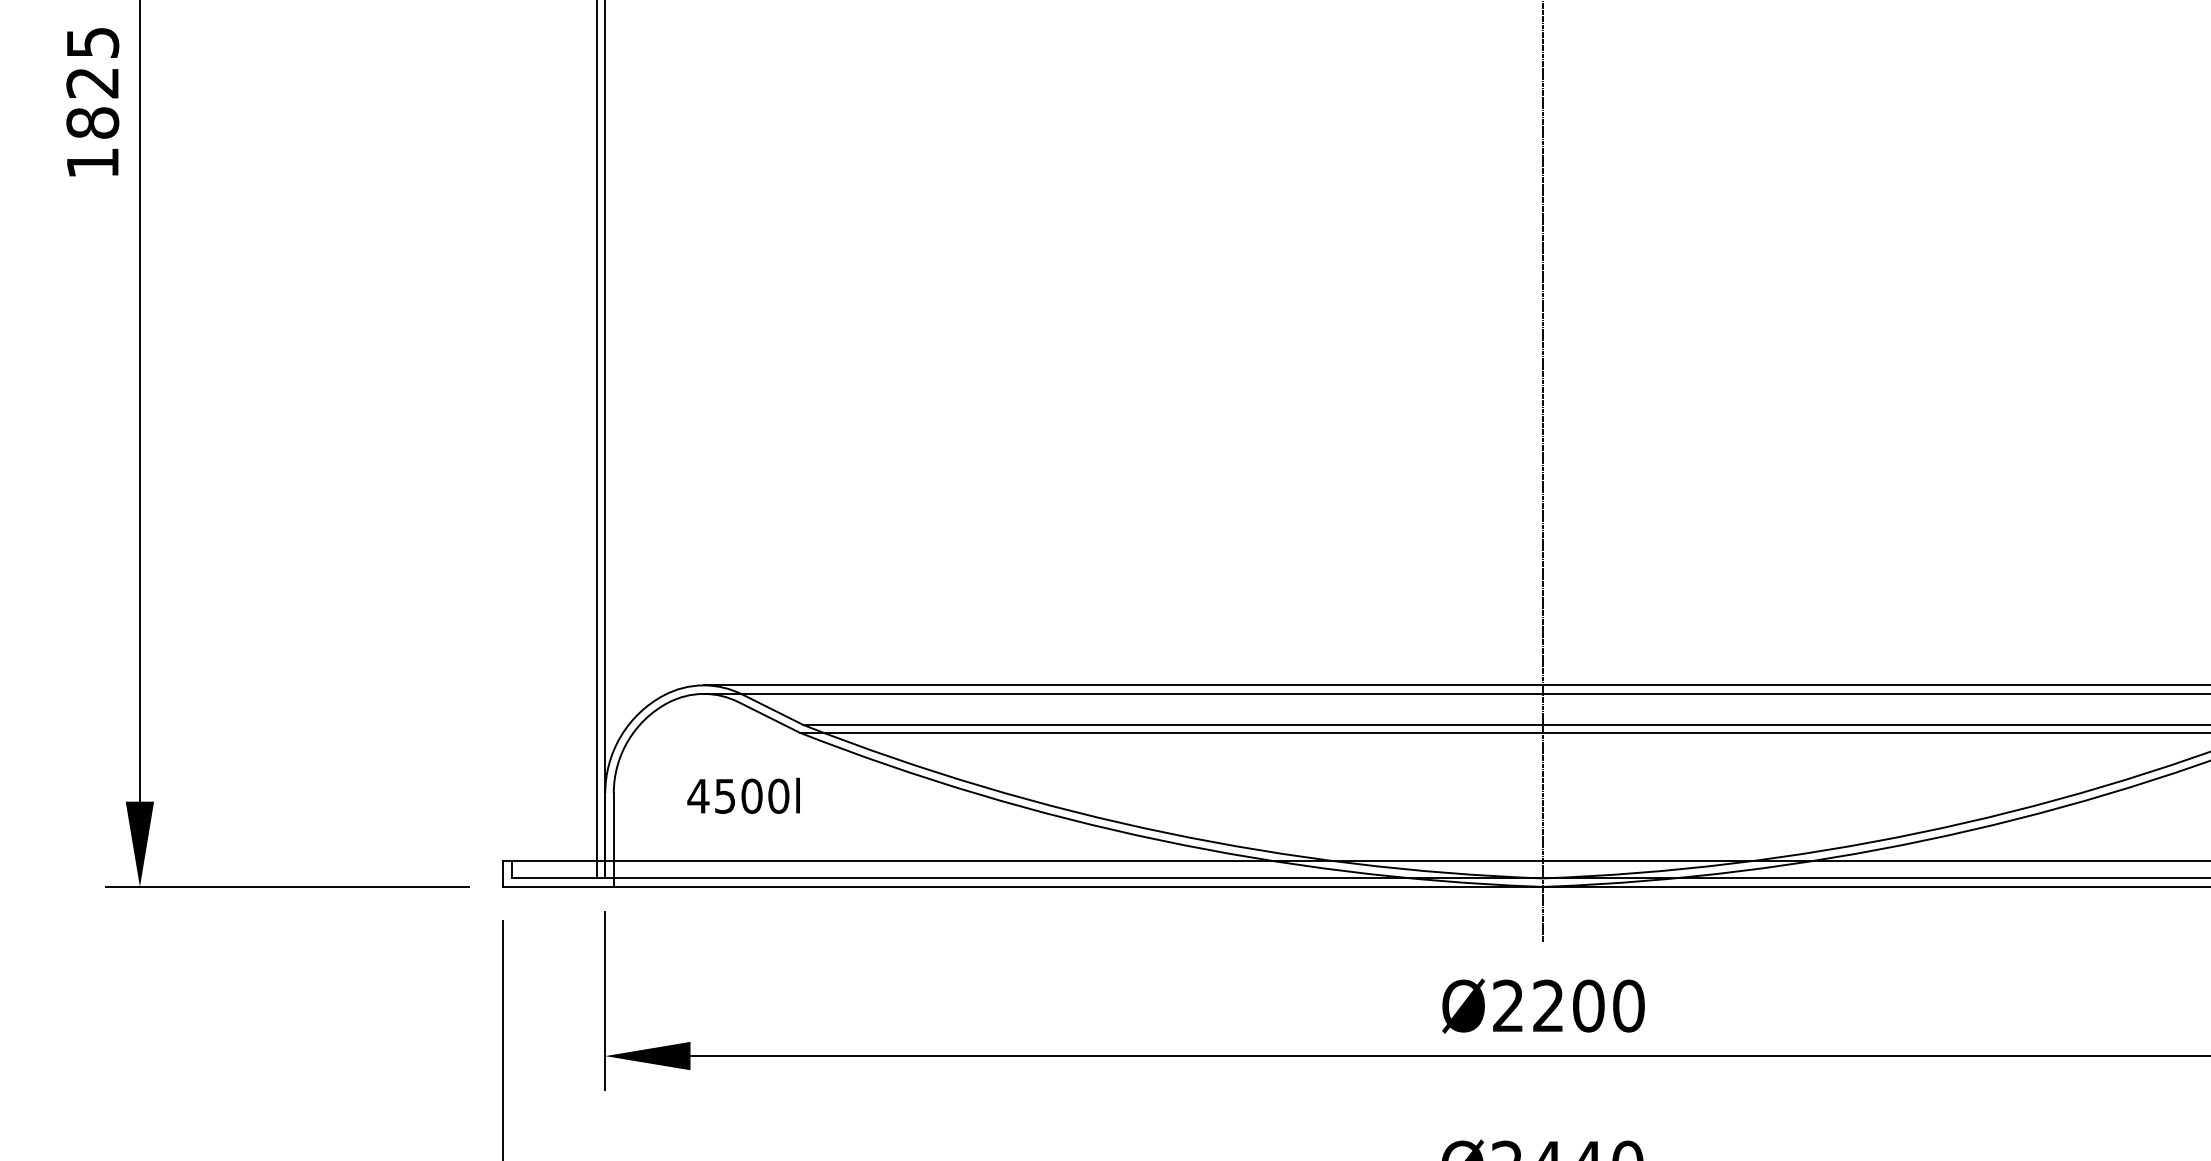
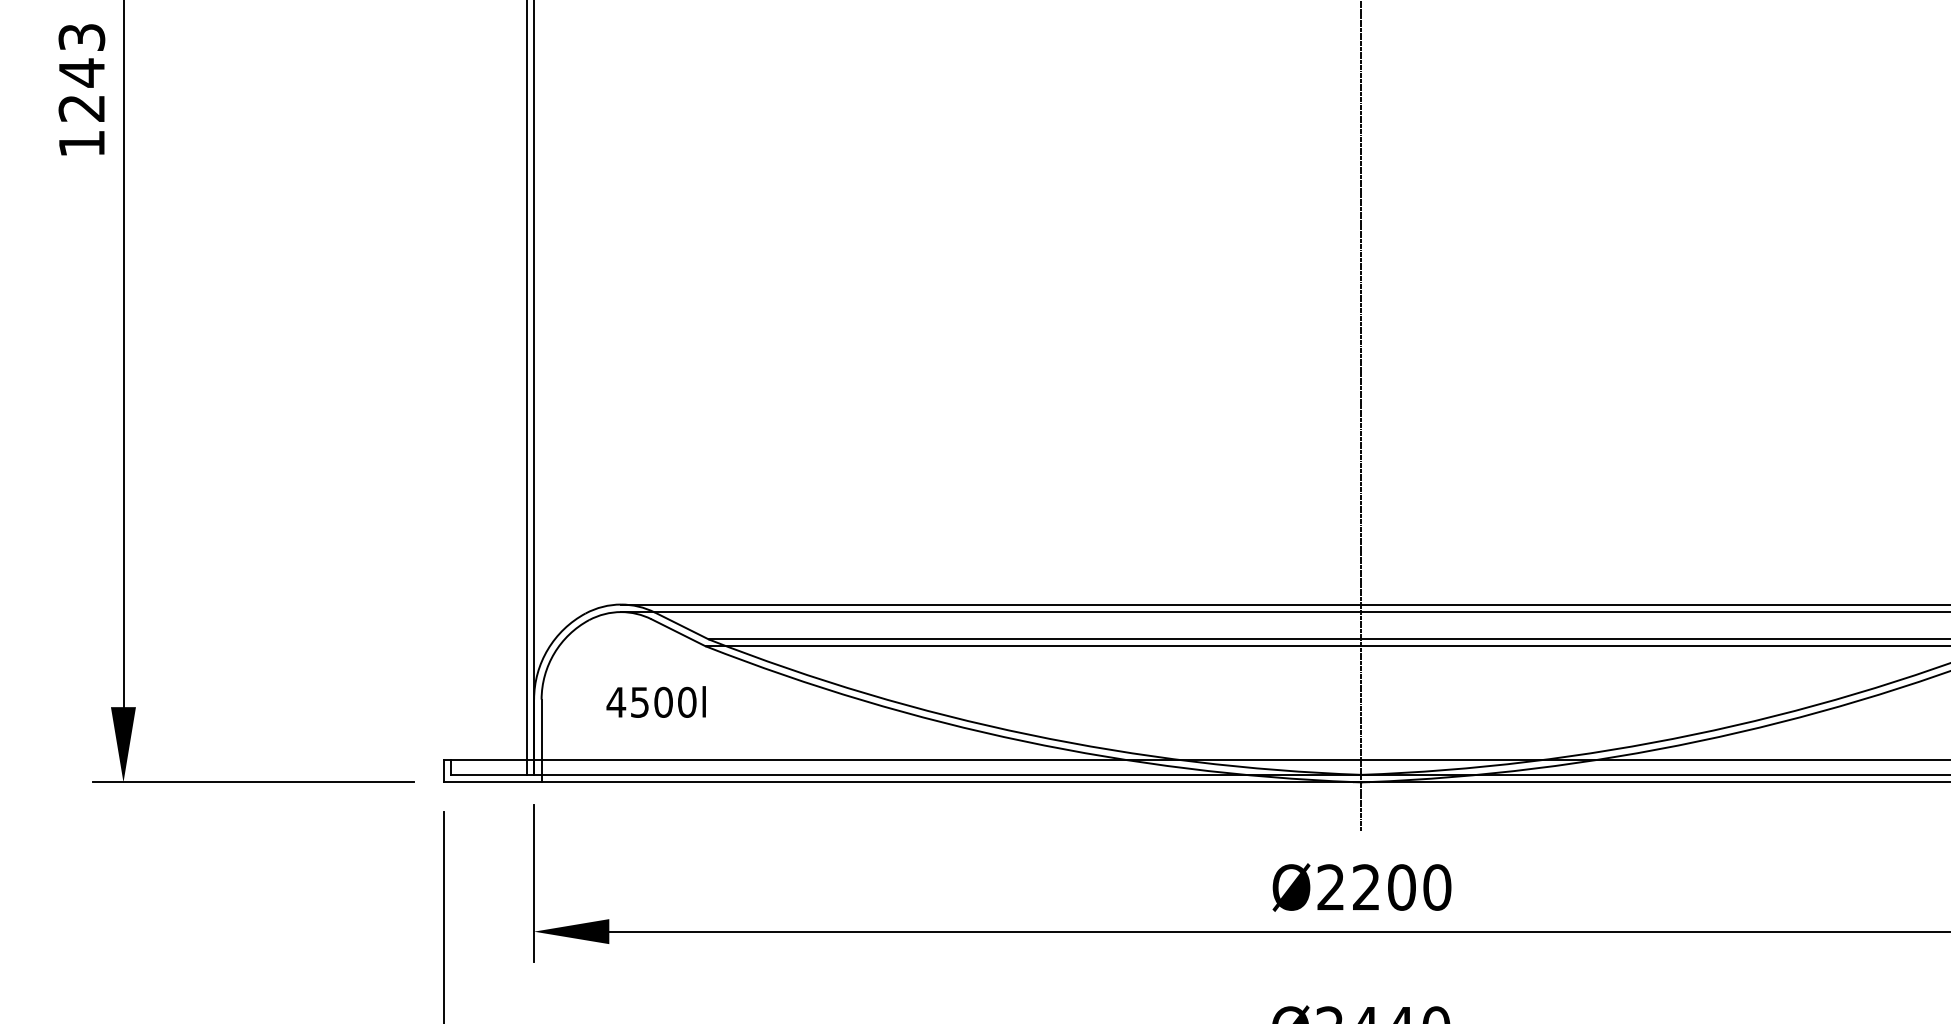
text: (92, 82) -> (81, 72), 1825 -> 1243

